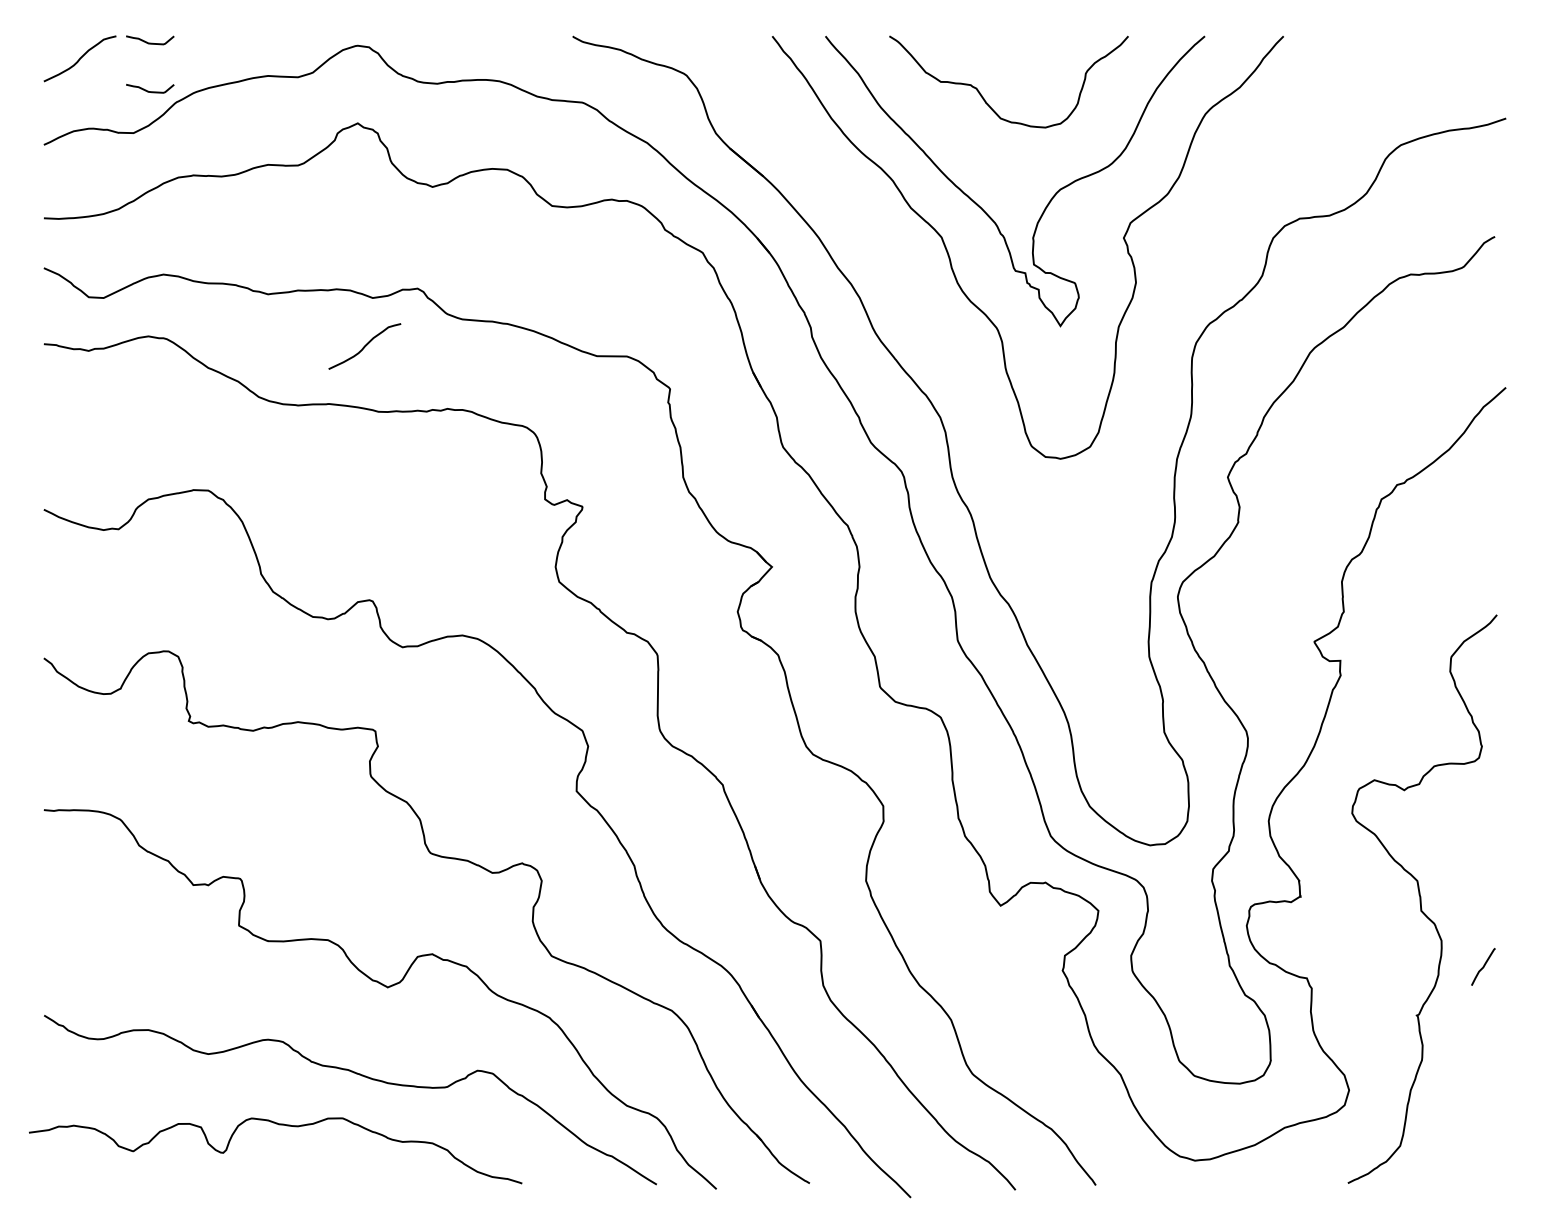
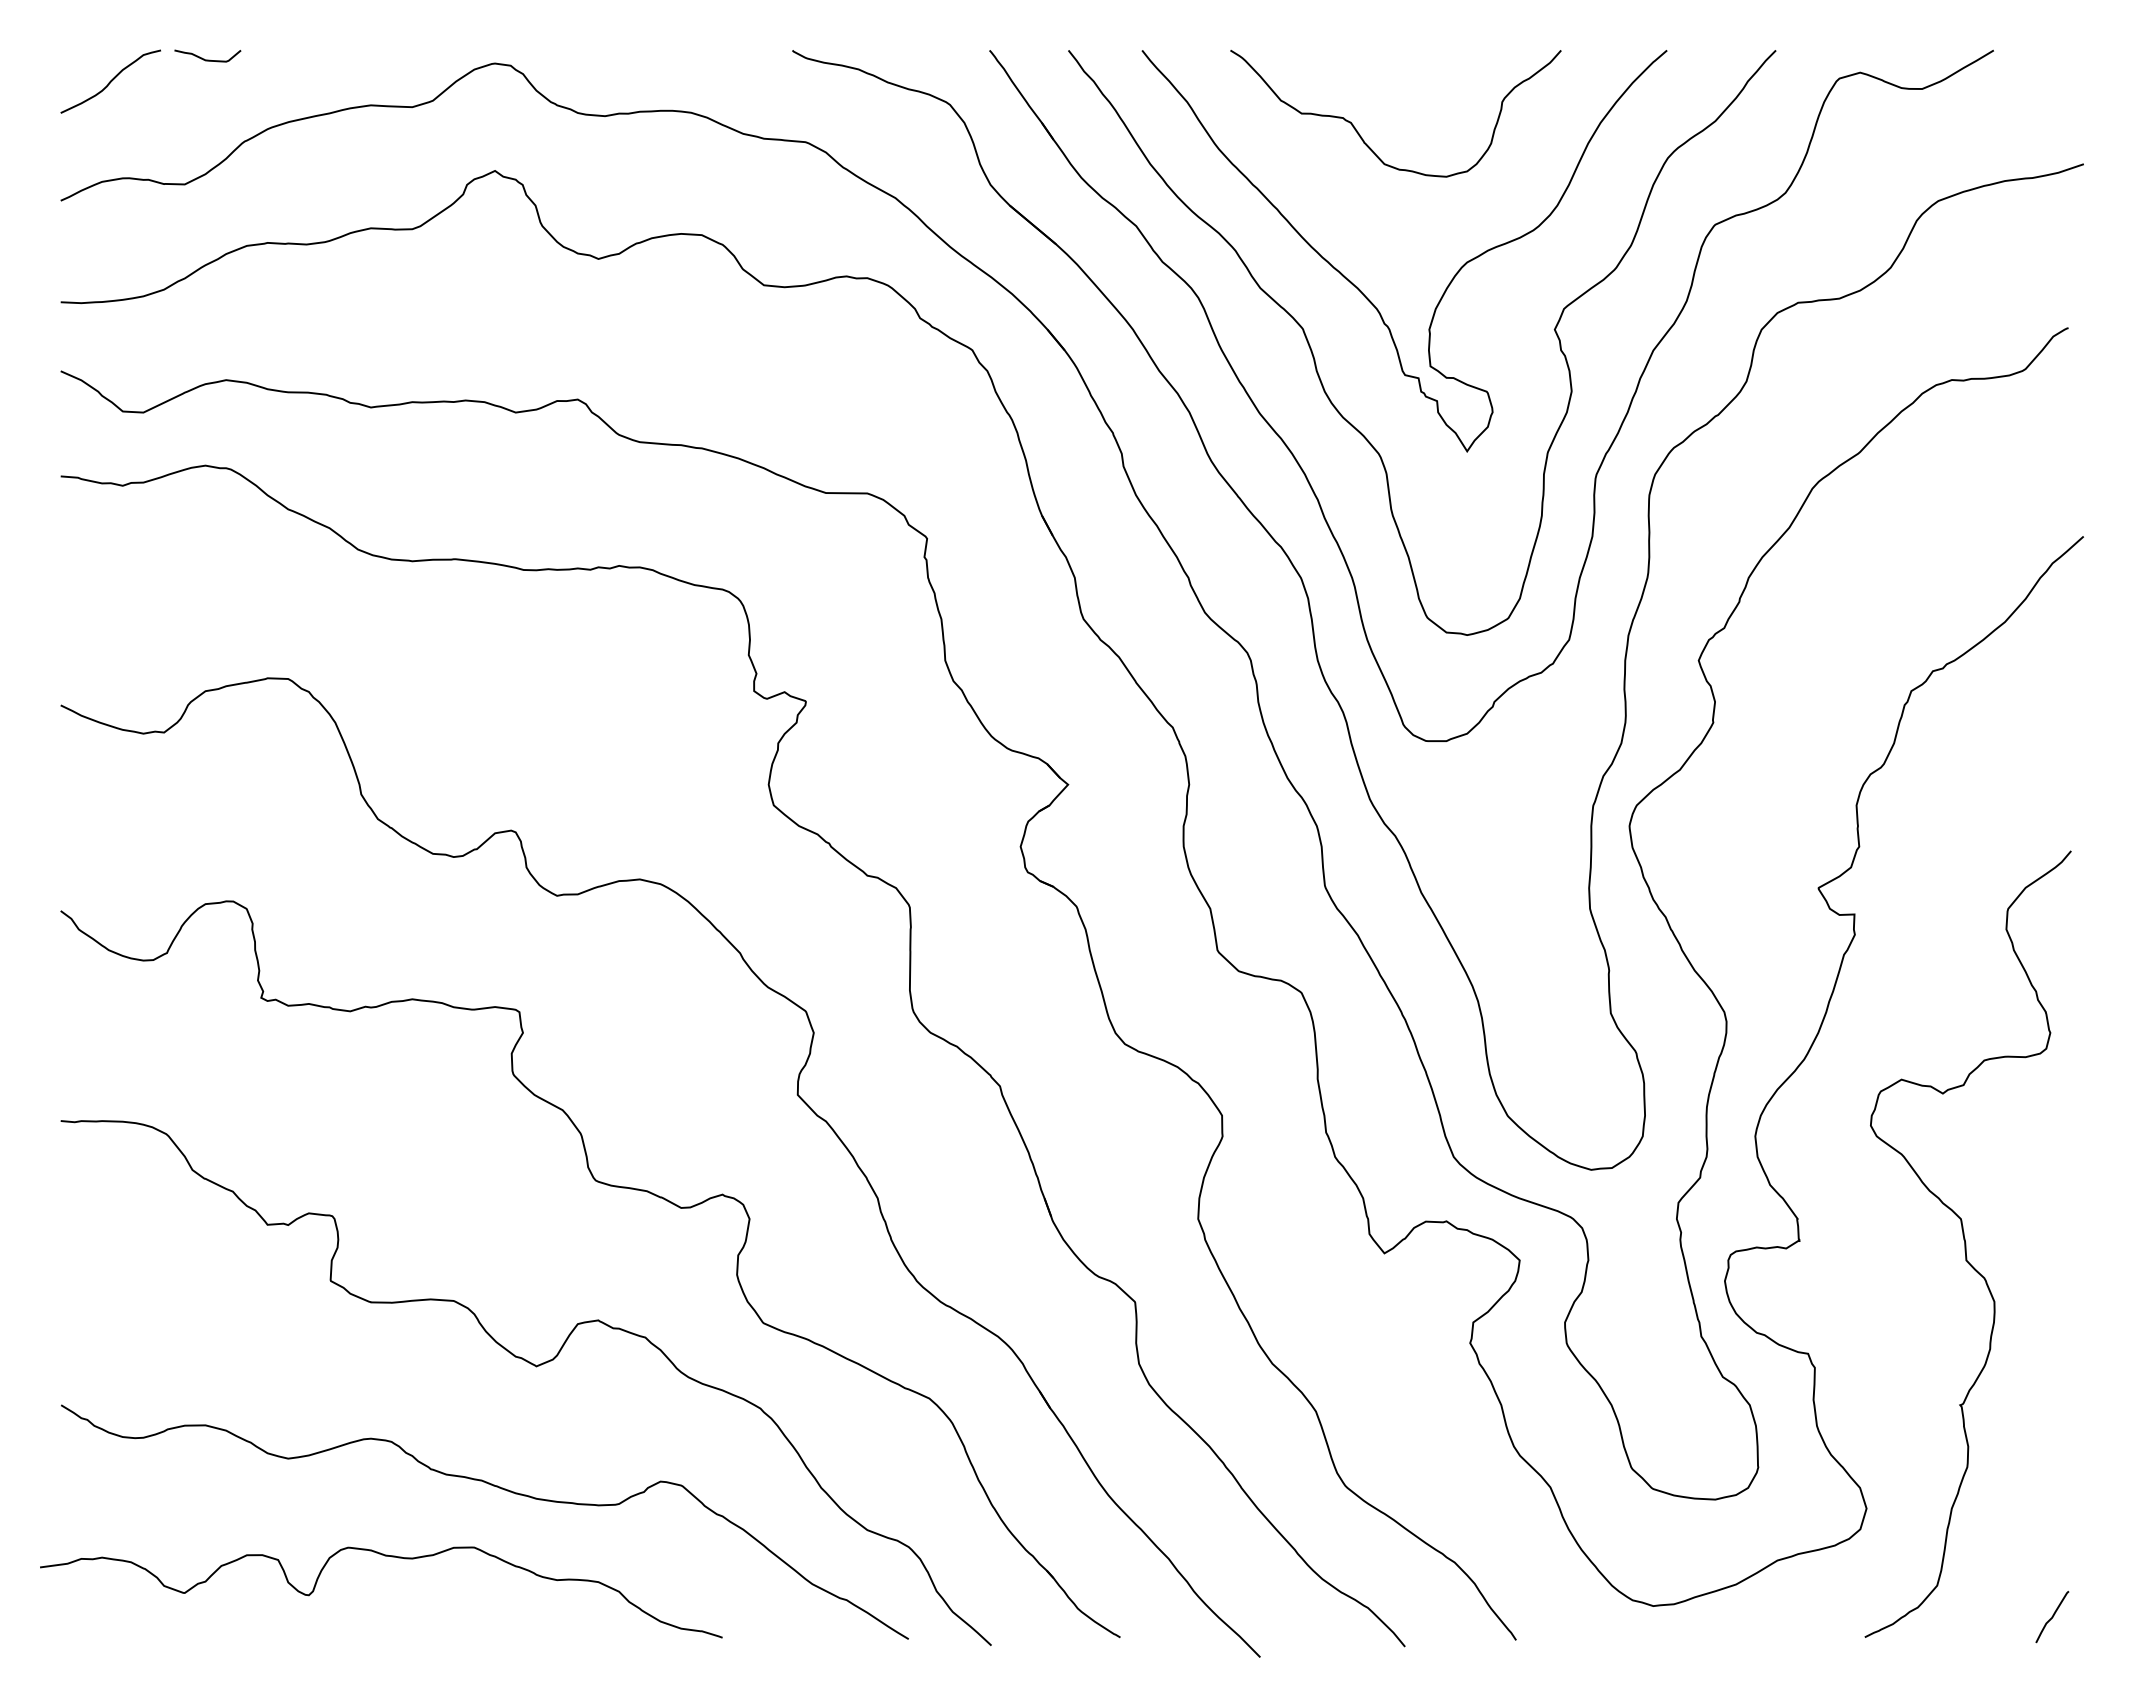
curve: (149, 91) -> (207, 126), removed
part: (1160, 326) -> (1605, 452), added
curve: (364, 346) -> (504, 479), removed
curve: (1483, 967) -> (2052, 1617), moved

